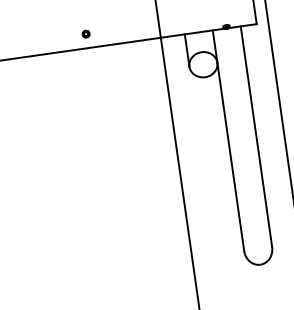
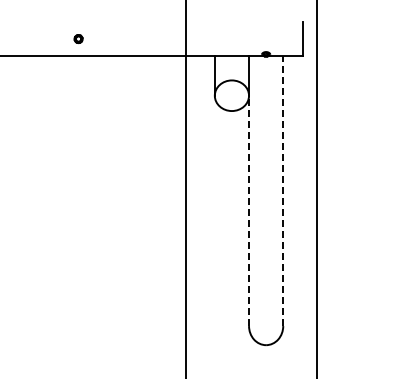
part: (86, 34) -> (78, 39), moved
line: (256, 137) -> (283, 191), solid -> dashed
line: (231, 156) -> (249, 210), solid -> dashed

